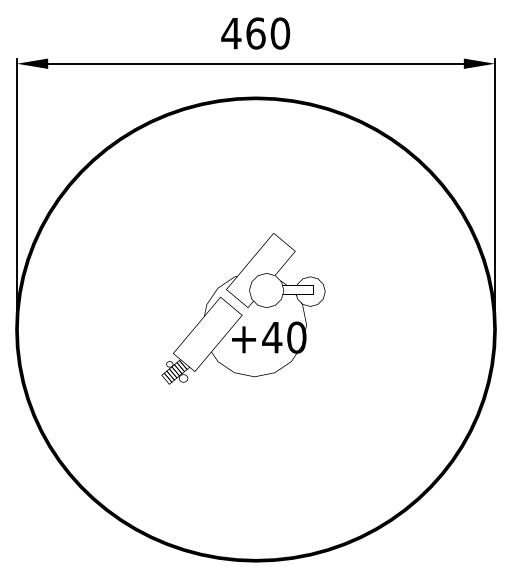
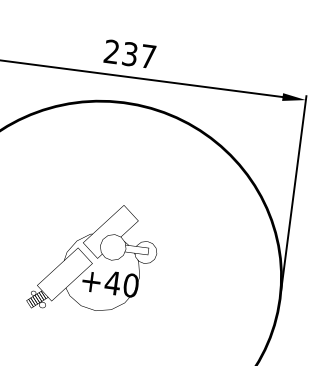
text: (255, 33) -> (129, 54), 460 -> 237

